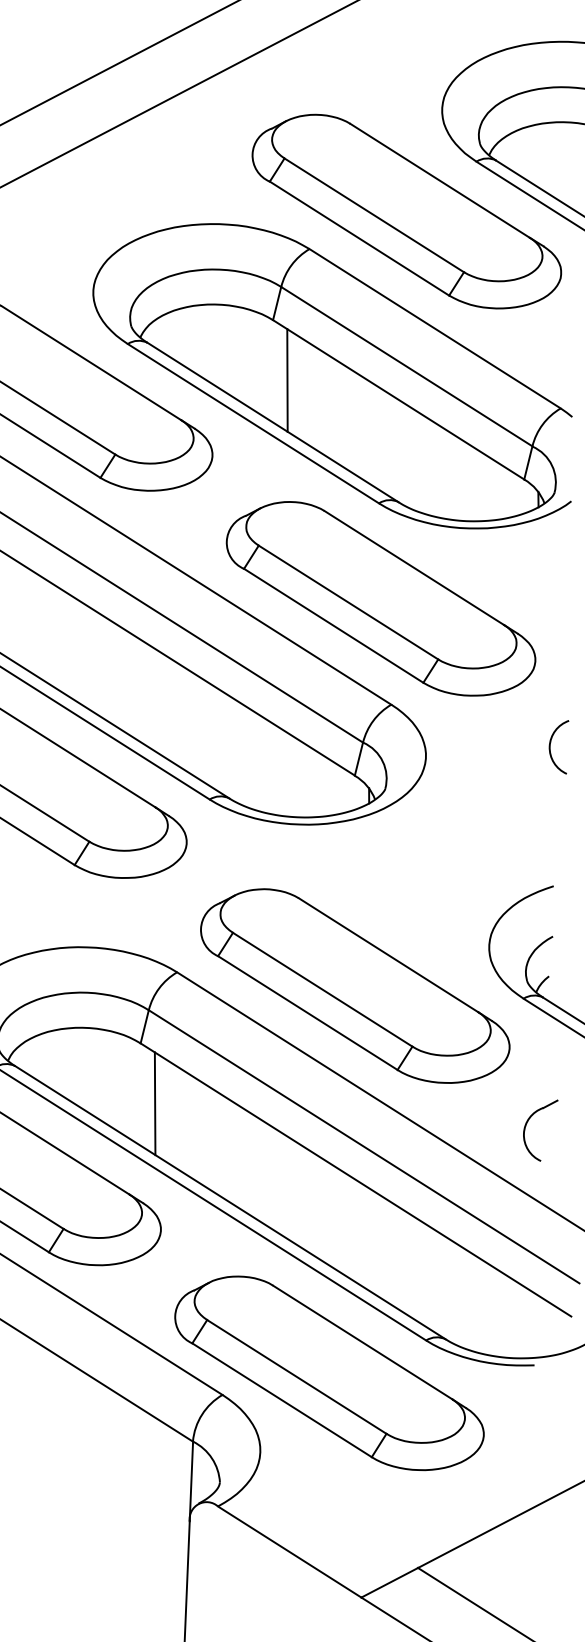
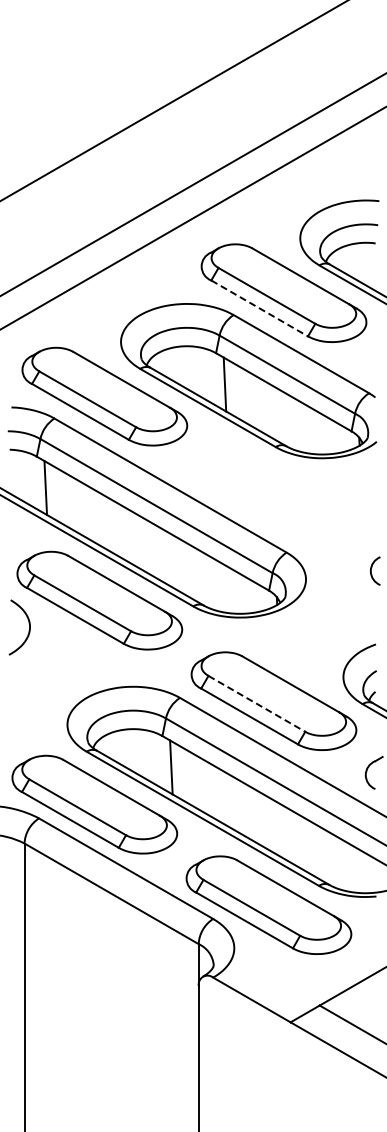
line: (359, 238) -> (259, 308), solid -> dashed
part: (380, 597) -> (278, 496), removed
line: (321, 988) -> (256, 703), solid -> dashed

